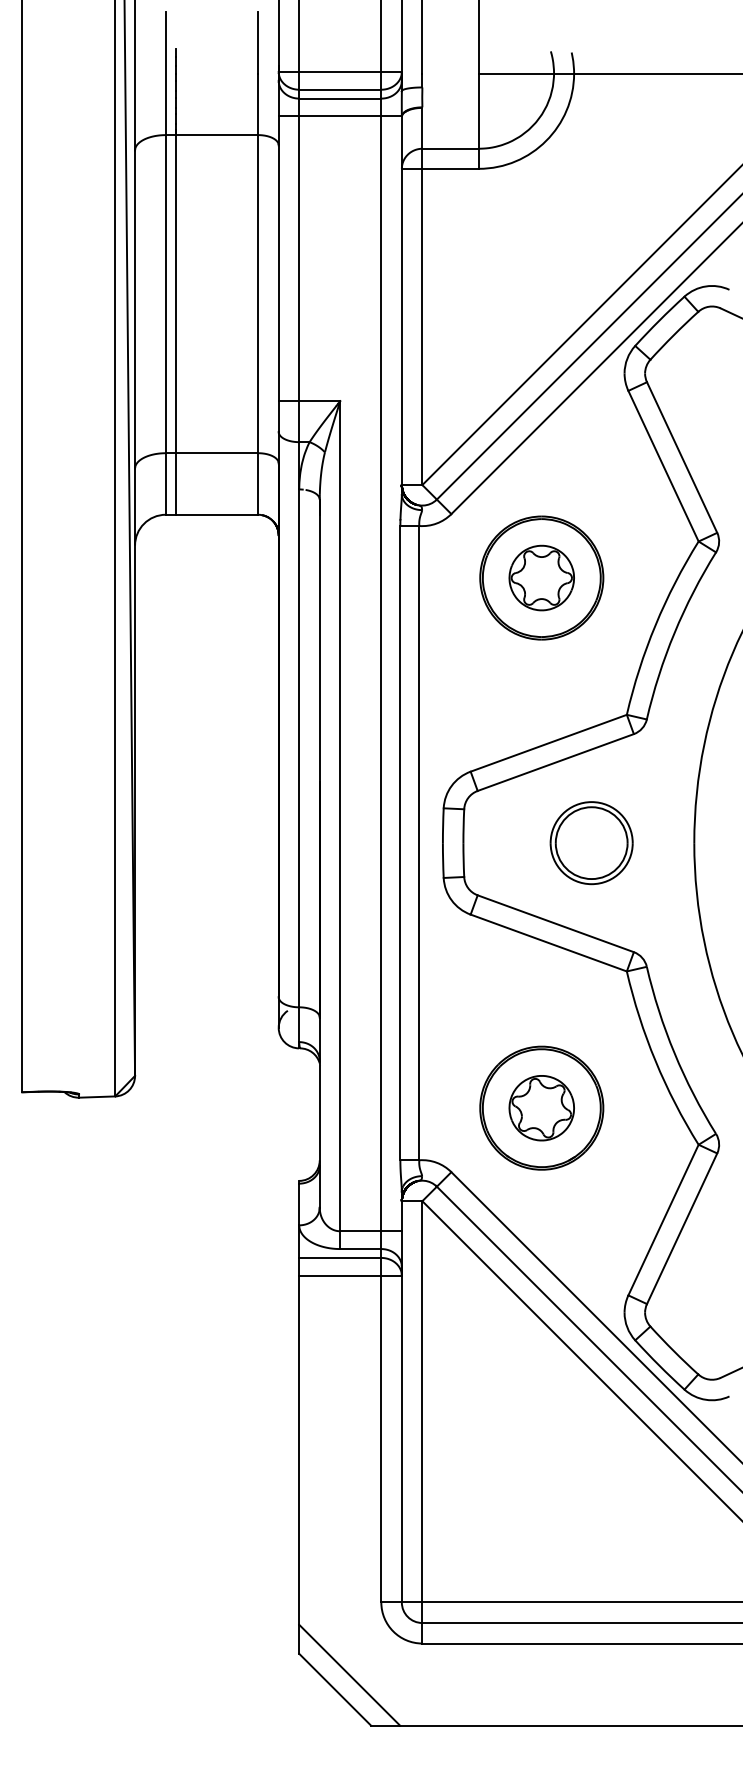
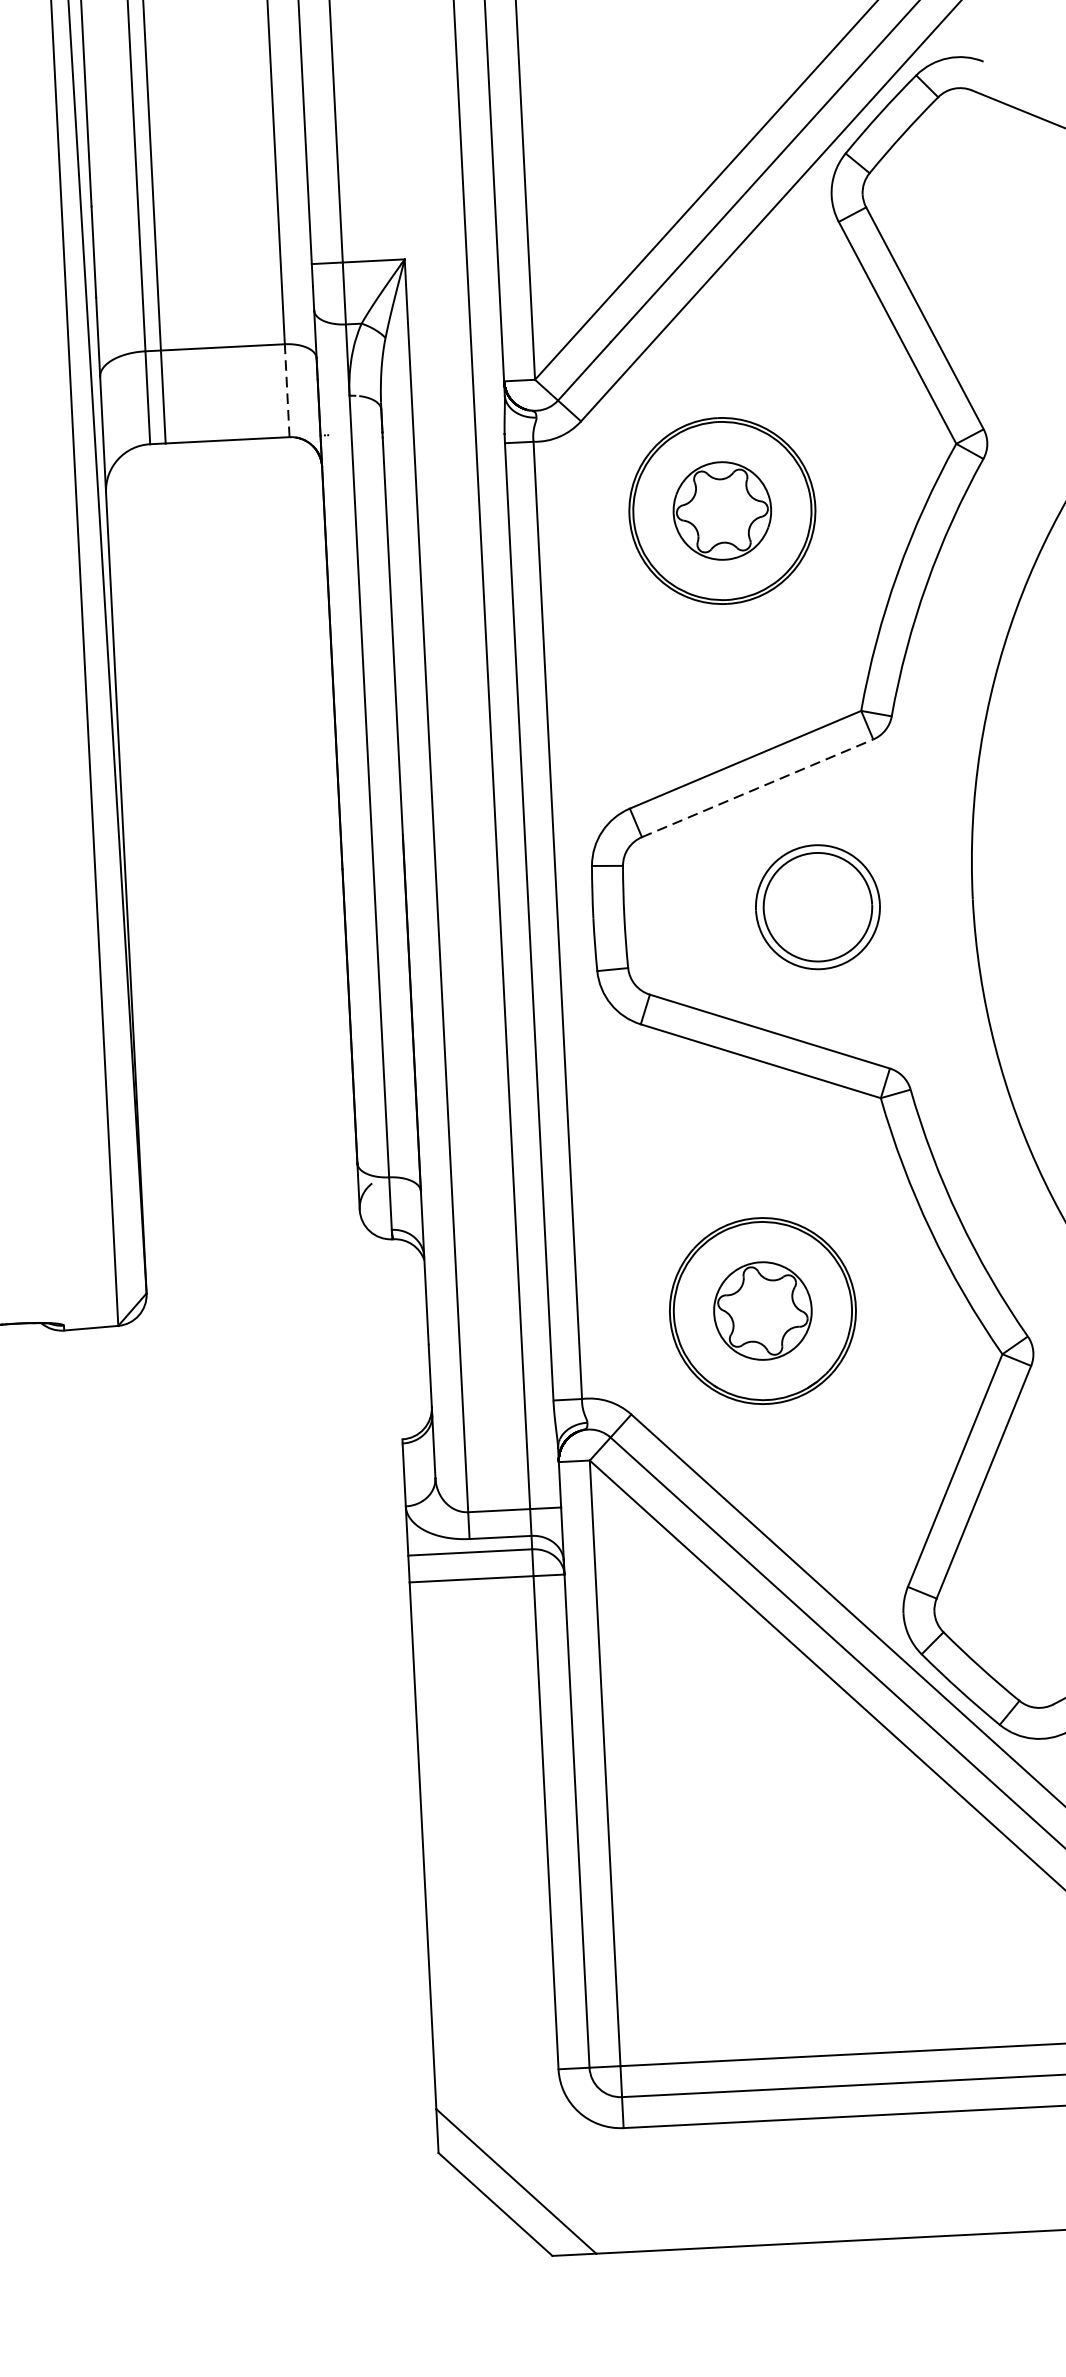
line: (258, 484) -> (287, 391), solid -> dashed
line: (556, 762) -> (758, 788), solid -> dashed

